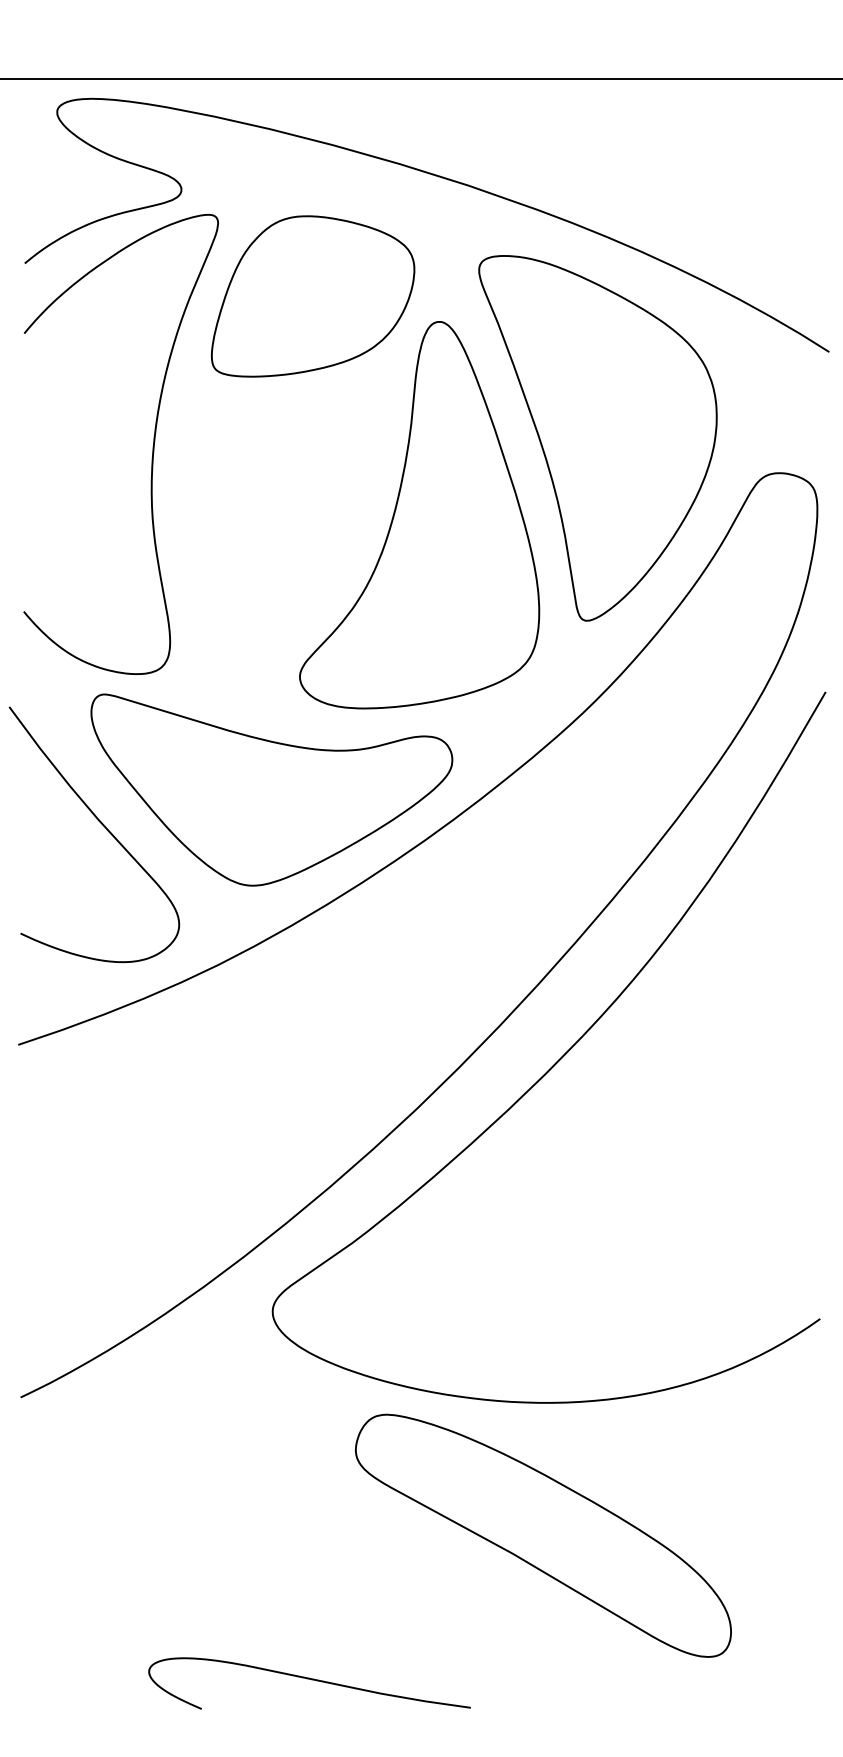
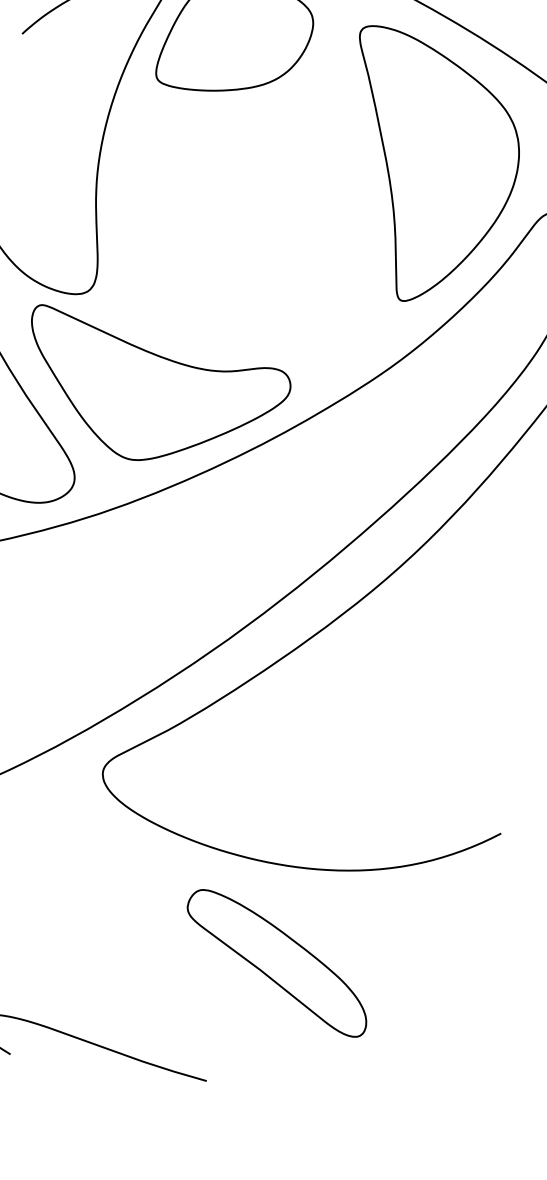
part: (419, 515) -> (291, 207), removed
part: (543, 1535) -> (277, 962), size x0.7

